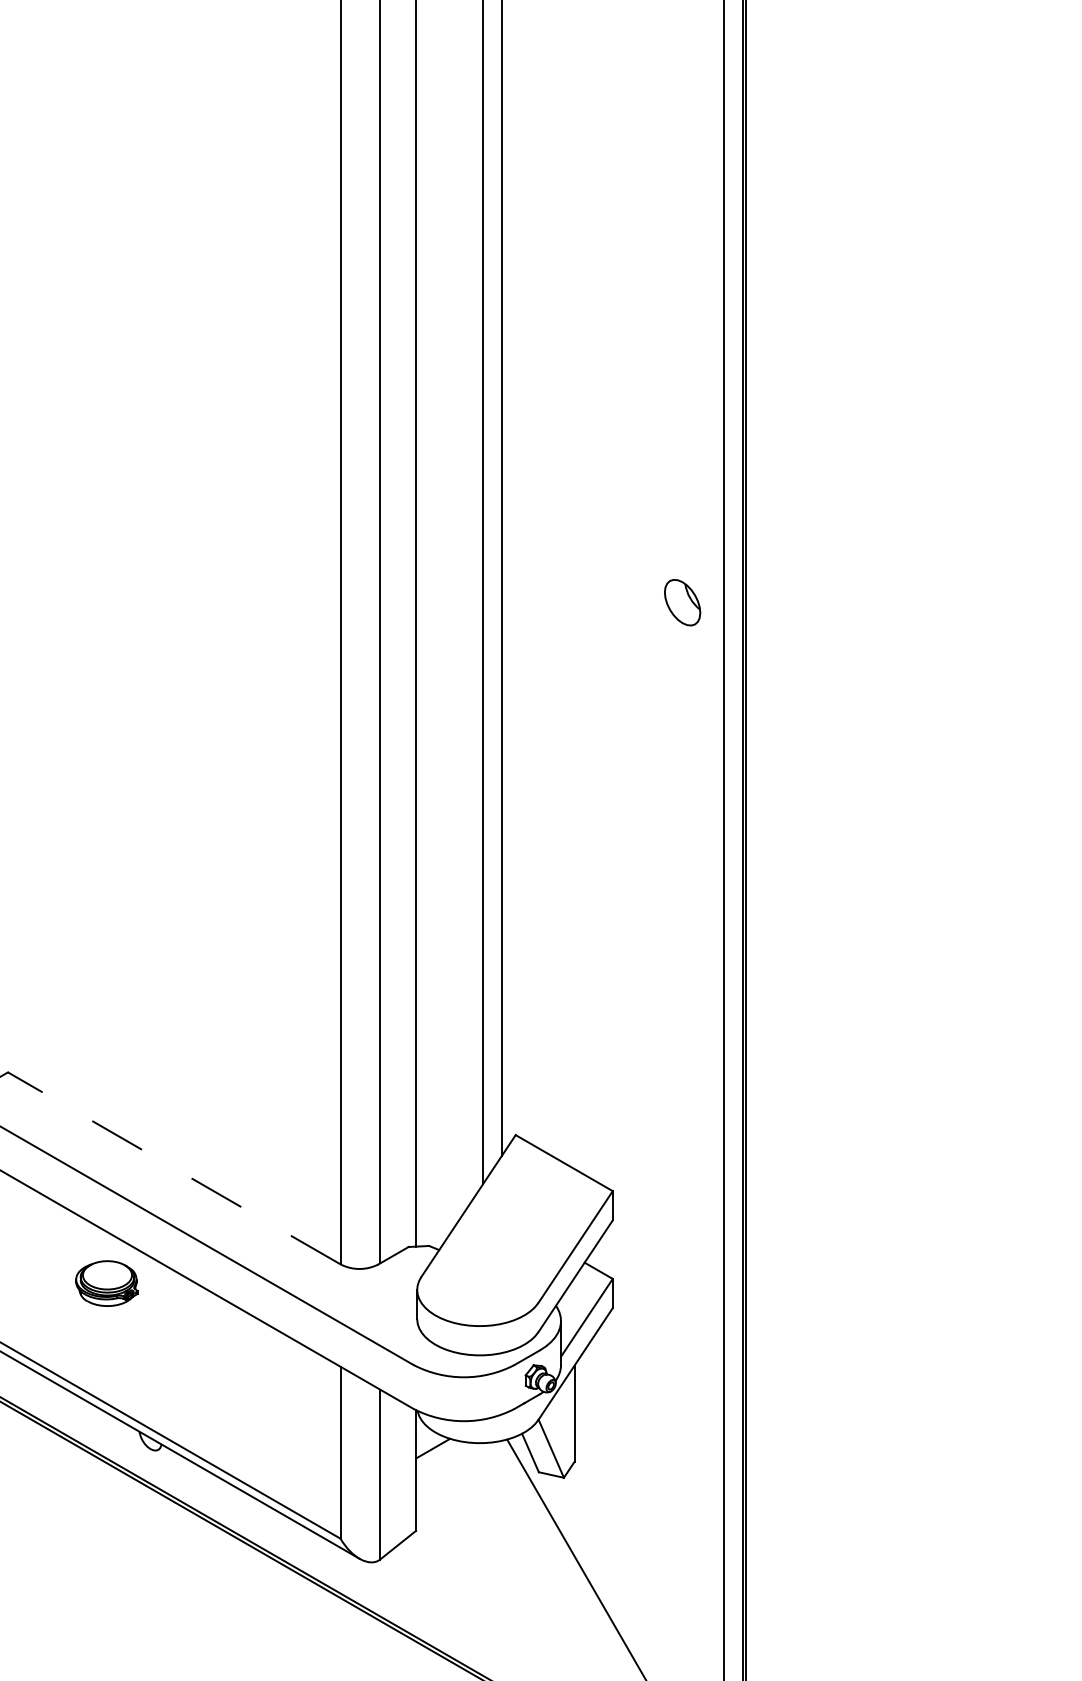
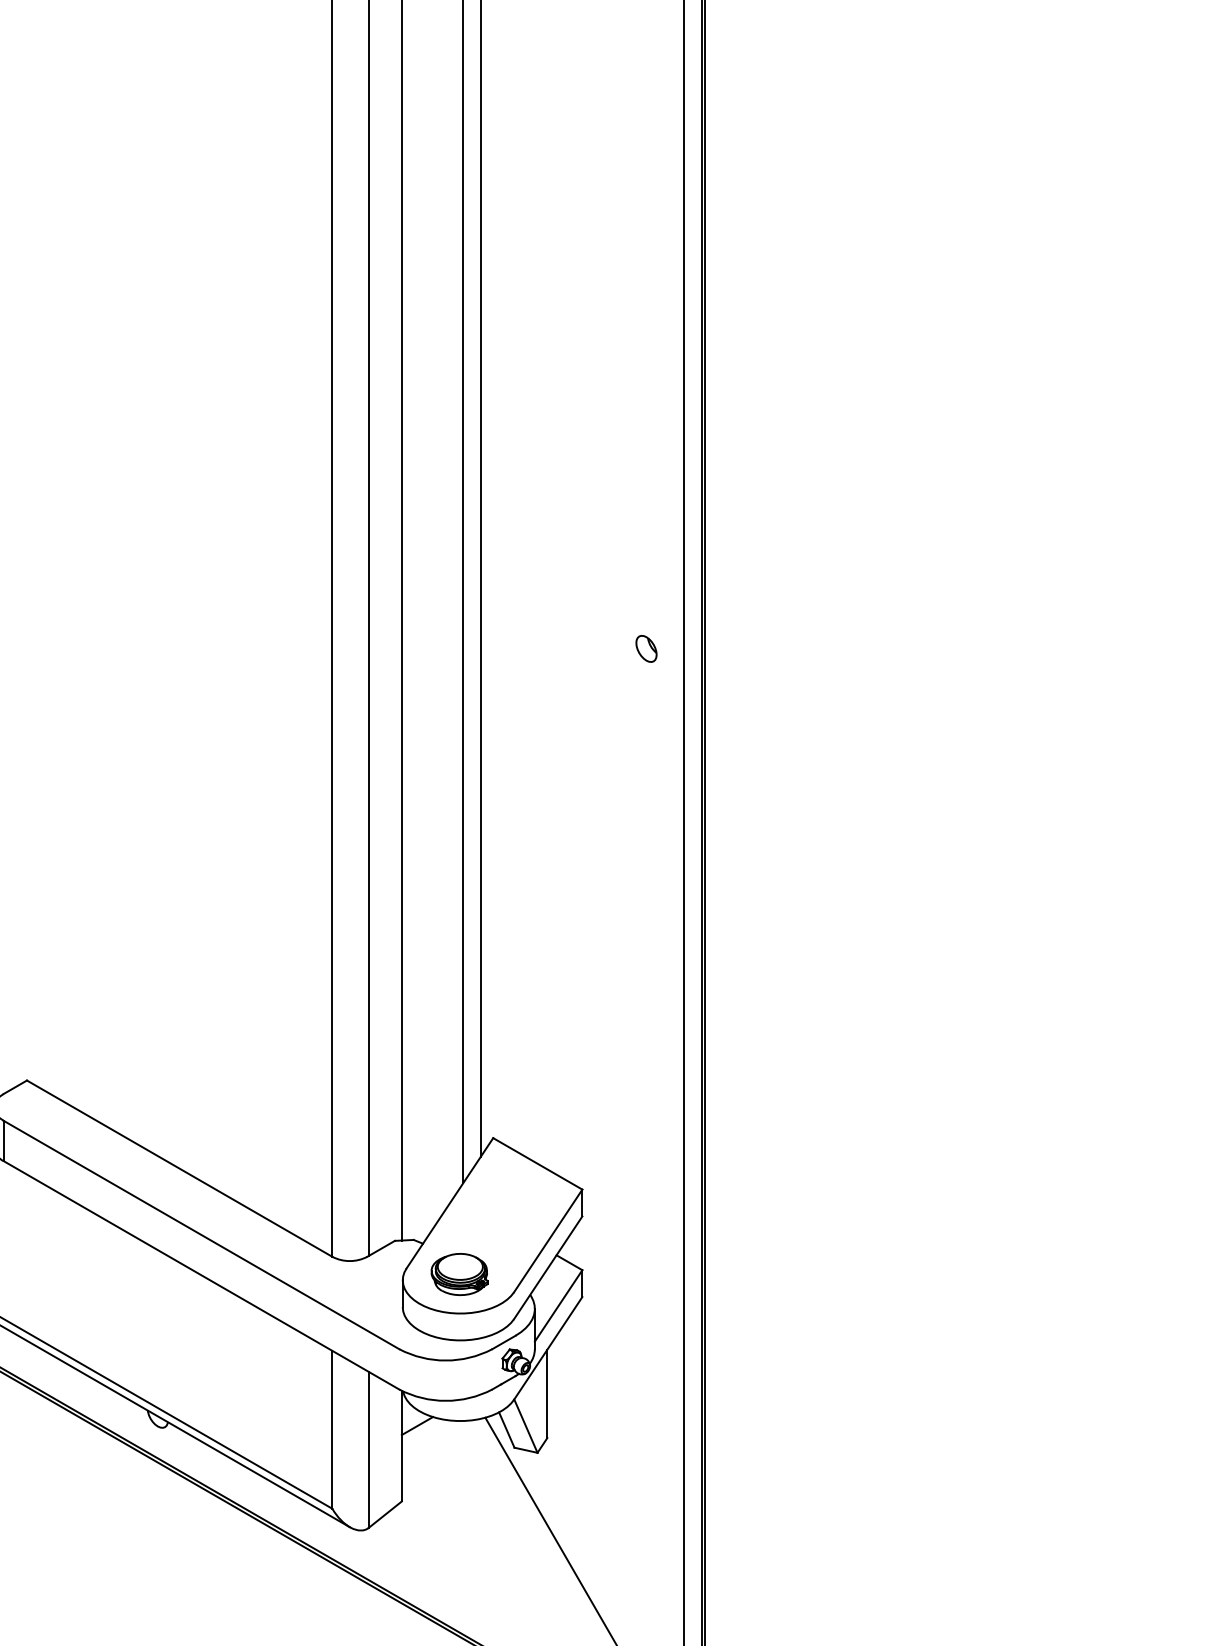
part: (682, 601) -> (646, 648), size x0.62
line: (174, 1168) -> (179, 1168), dashed -> solid
part: (106, 1283) -> (459, 1274), moved

